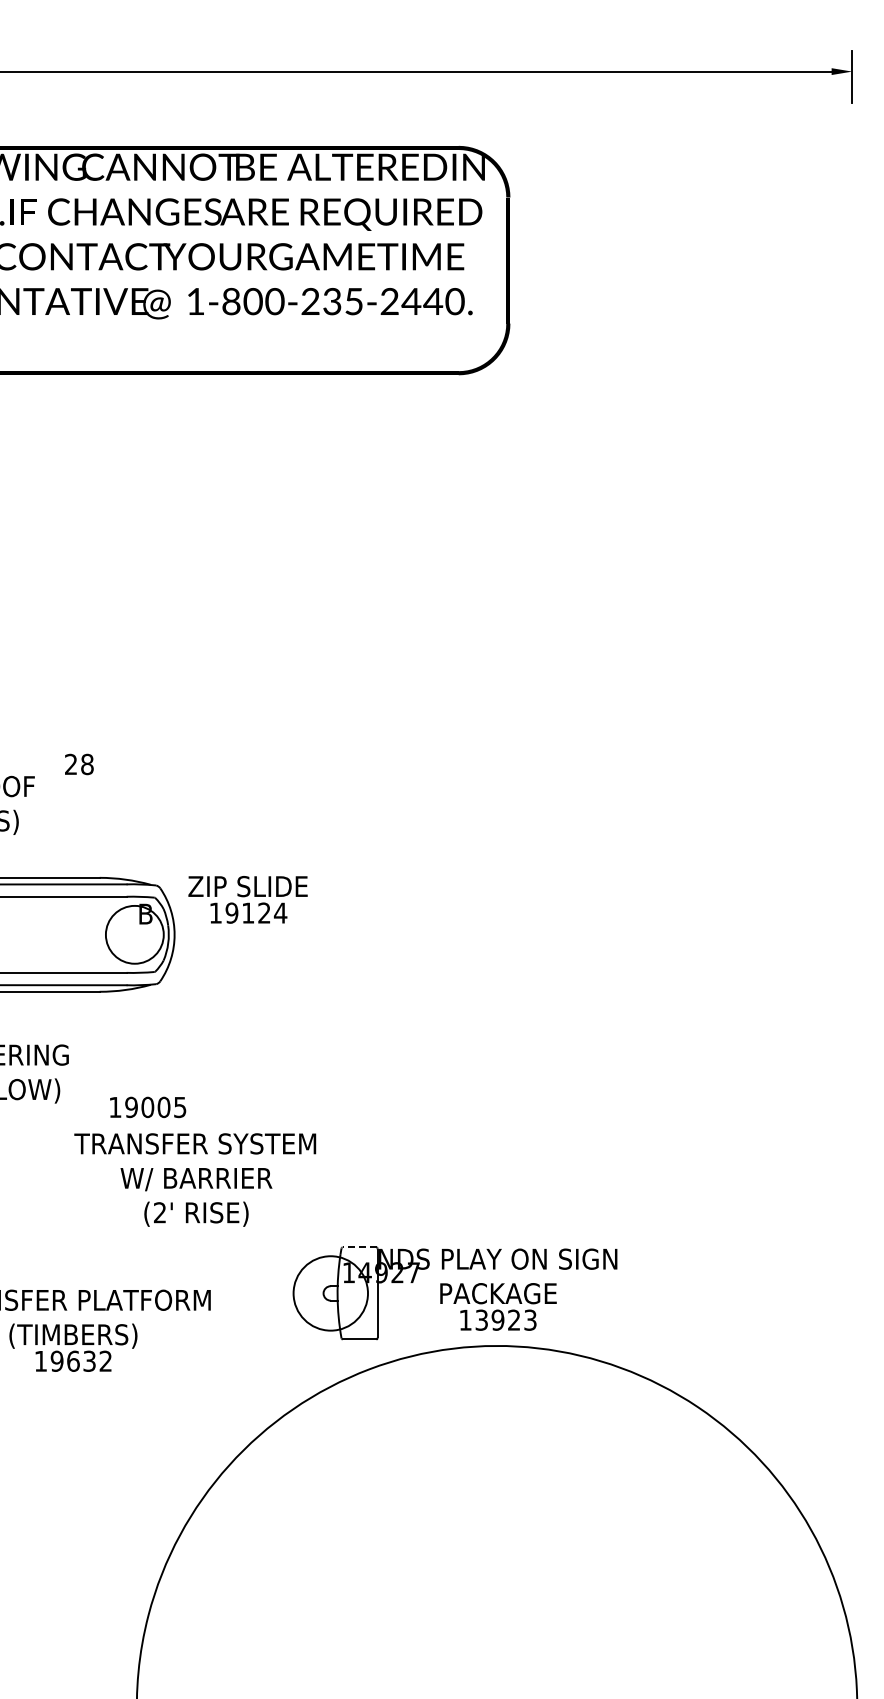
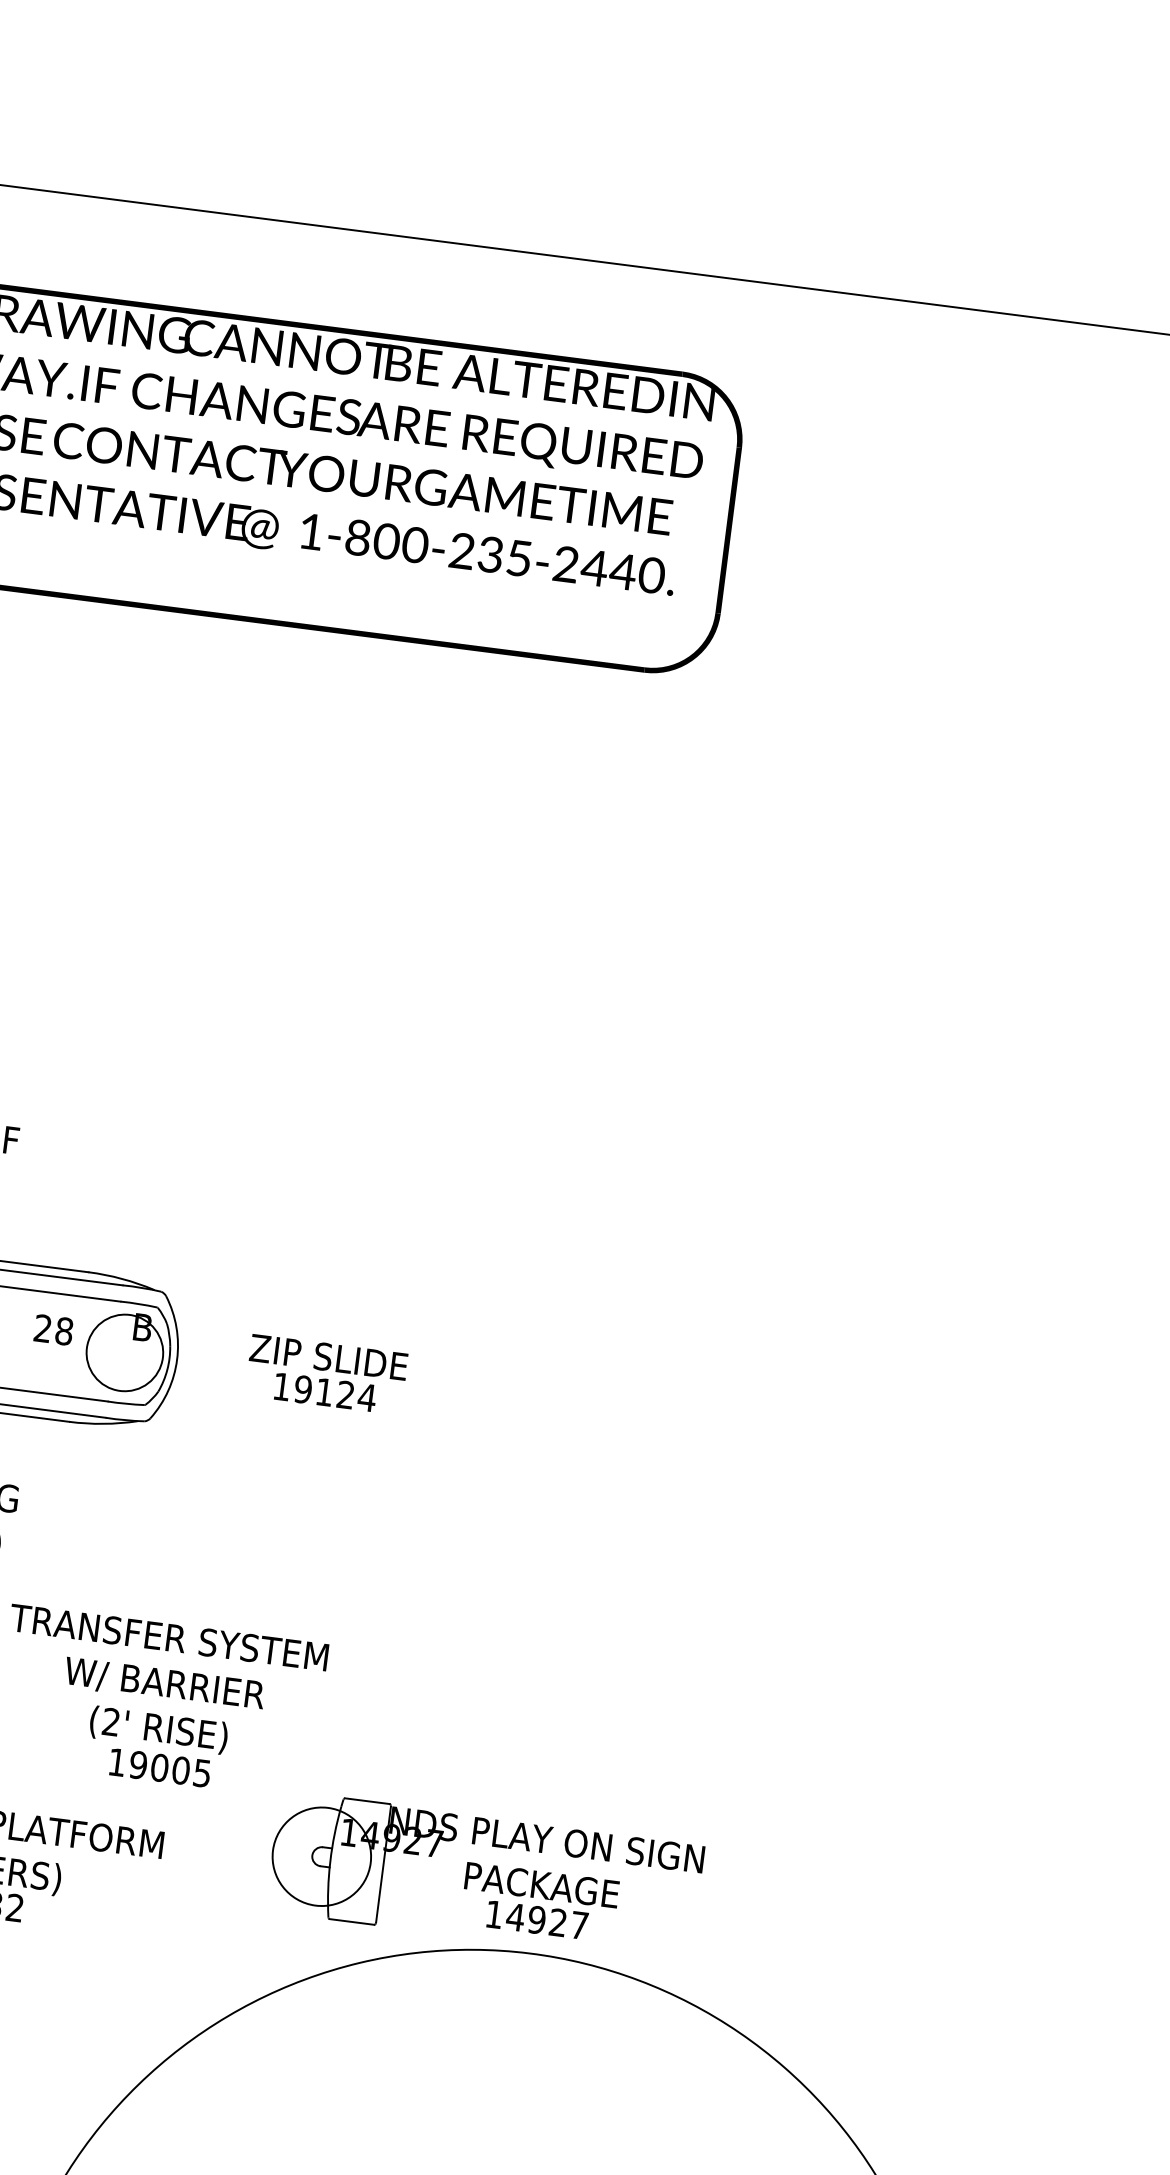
text: (79, 764) -> (53, 1330), moved
text: (247, 899) -> (325, 1374), moved
text: (148, 1107) -> (160, 1768), moved
line: (359, 1247) -> (367, 1801), dashed -> solid
text: (505, 1319) -> (546, 1920), 13923 -> 14927

